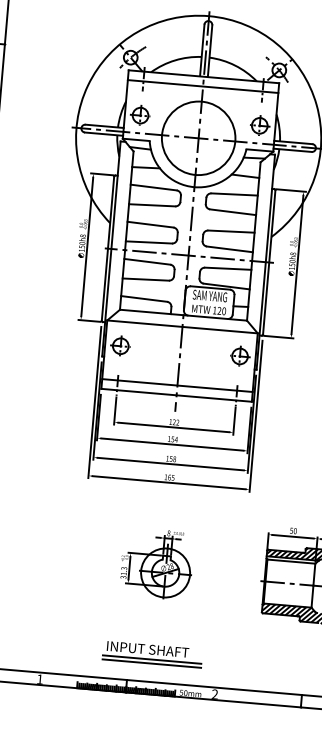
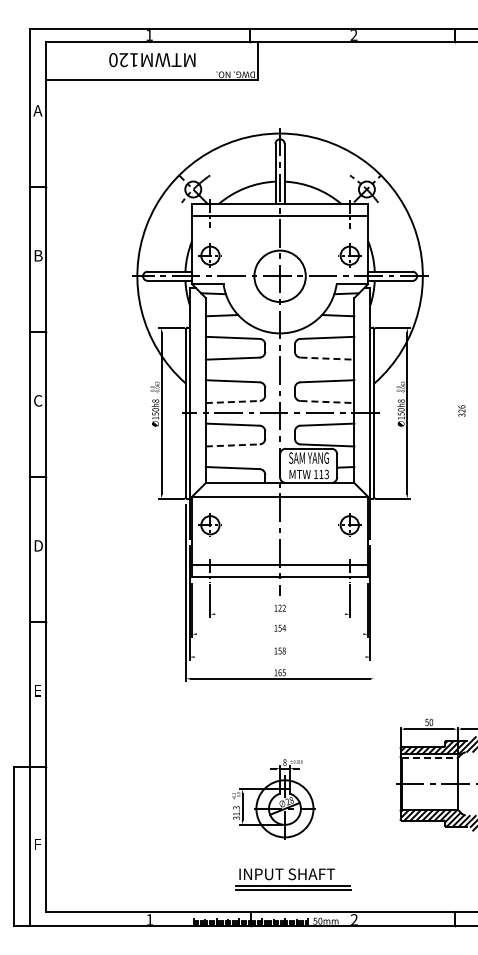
circle: (198, 138) -> (279, 276), size x0.6
line: (233, 212) -> (327, 358), solid -> dashed
line: (148, 242) -> (232, 402), solid -> dashed
line: (229, 249) -> (327, 402), solid -> dashed
line: (145, 279) -> (232, 445), solid -> dashed
text: (222, 310) -> (324, 473), 120 -> 113
line: (256, 415) -> (374, 592), removed
line: (173, 427) -> (279, 614), removed
line: (171, 444) -> (279, 634), removed
line: (170, 464) -> (279, 657), removed
line: (291, 561) -> (429, 758), solid -> dashed
part: (156, 564) -> (273, 799), moved
part: (153, 654) -> (293, 879), moved

